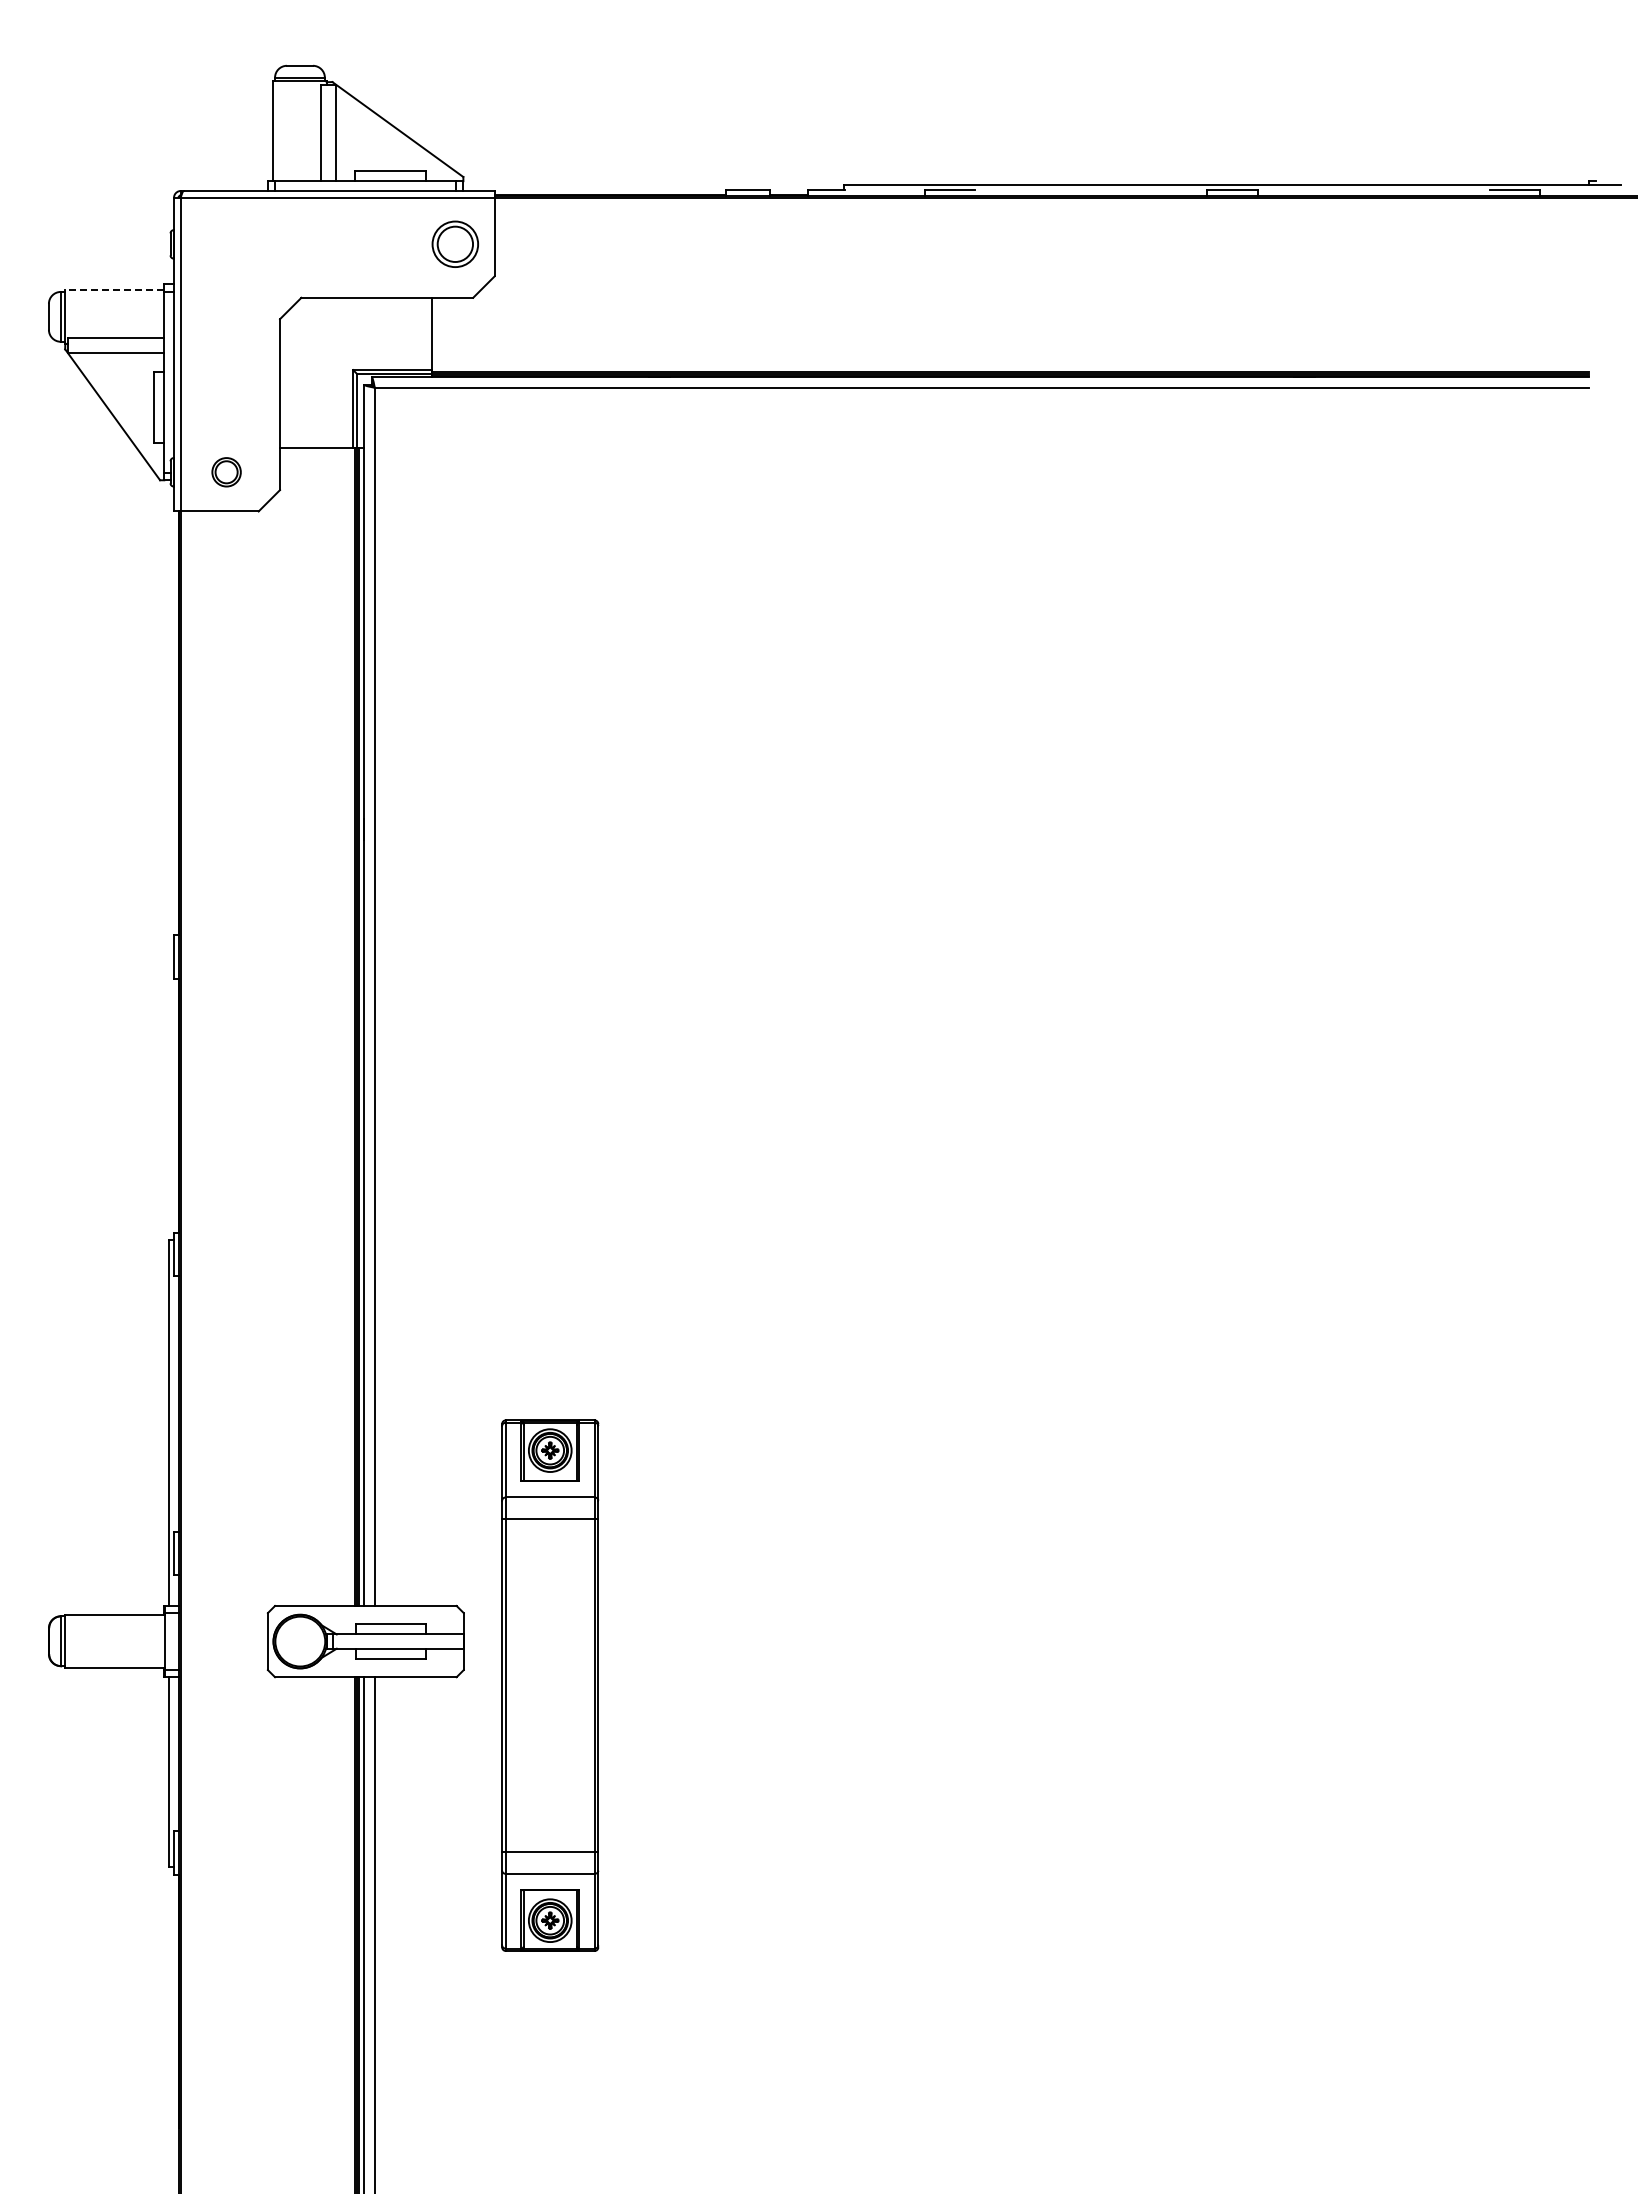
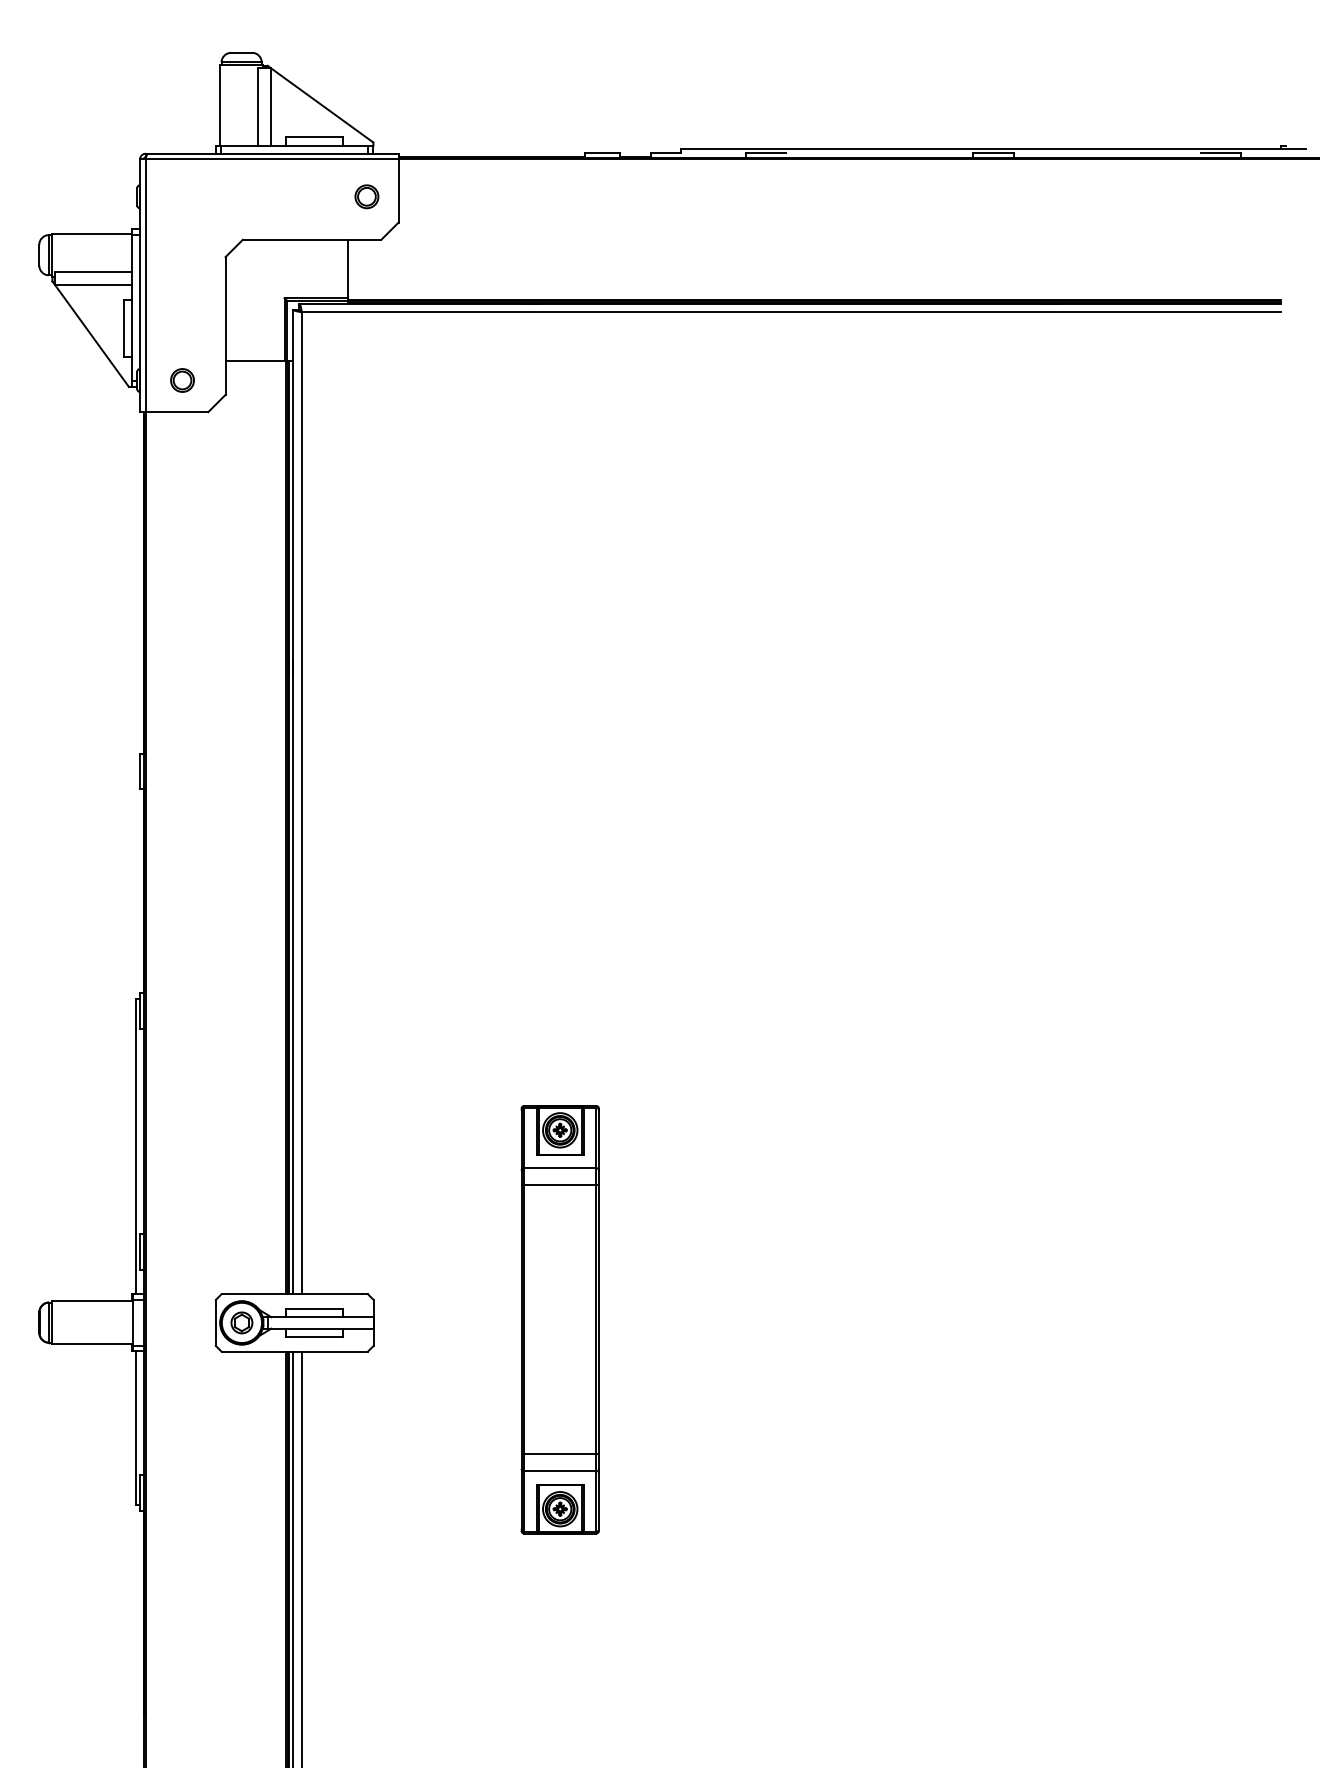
part: (455, 244) -> (367, 196), size x0.62
line: (114, 290) -> (92, 233), dashed -> solid
part: (300, 1641) -> (242, 1322), added
part: (550, 1685) -> (560, 1319), moved

